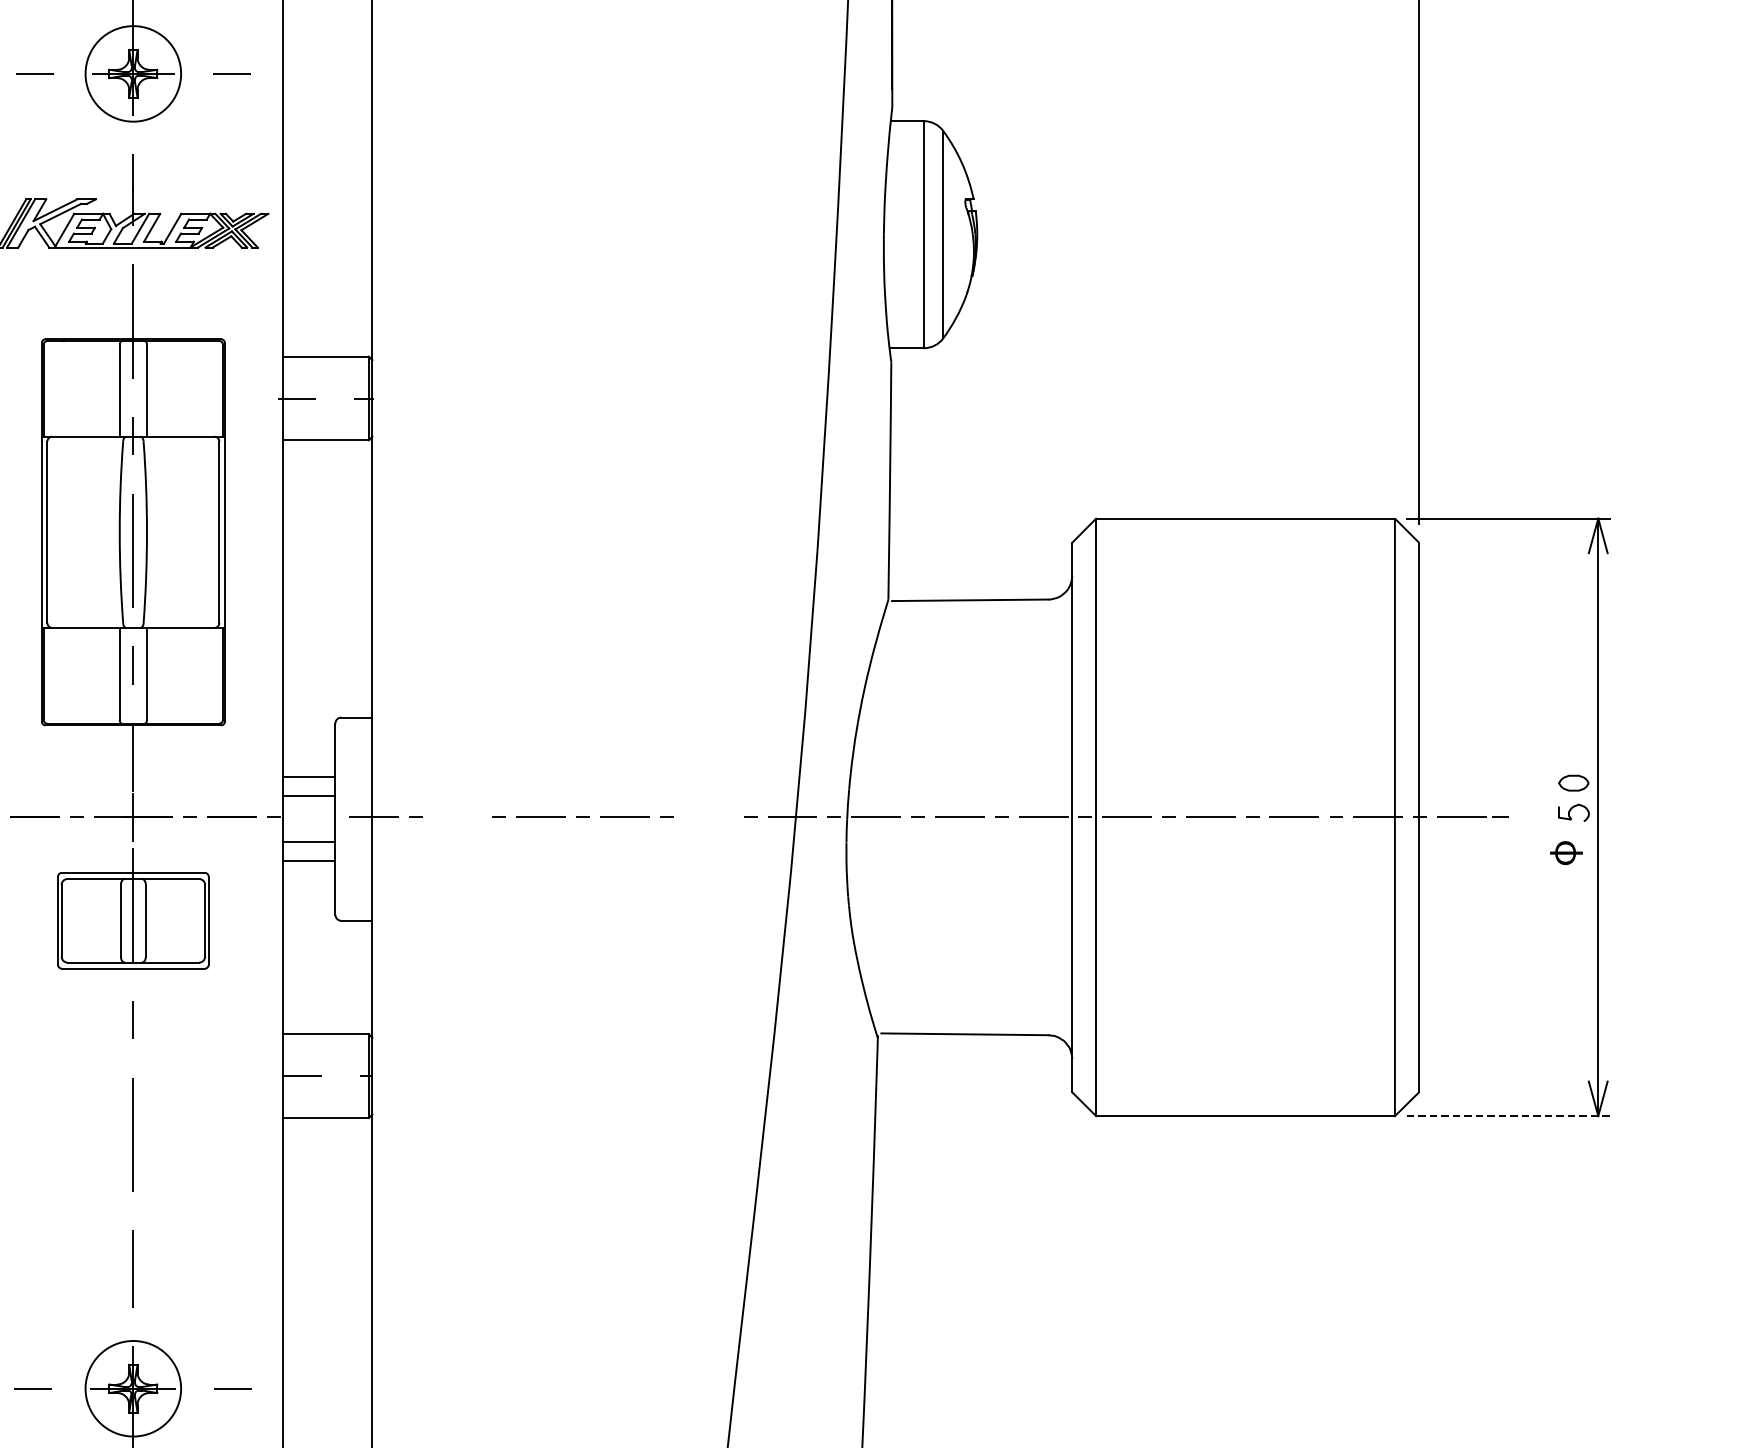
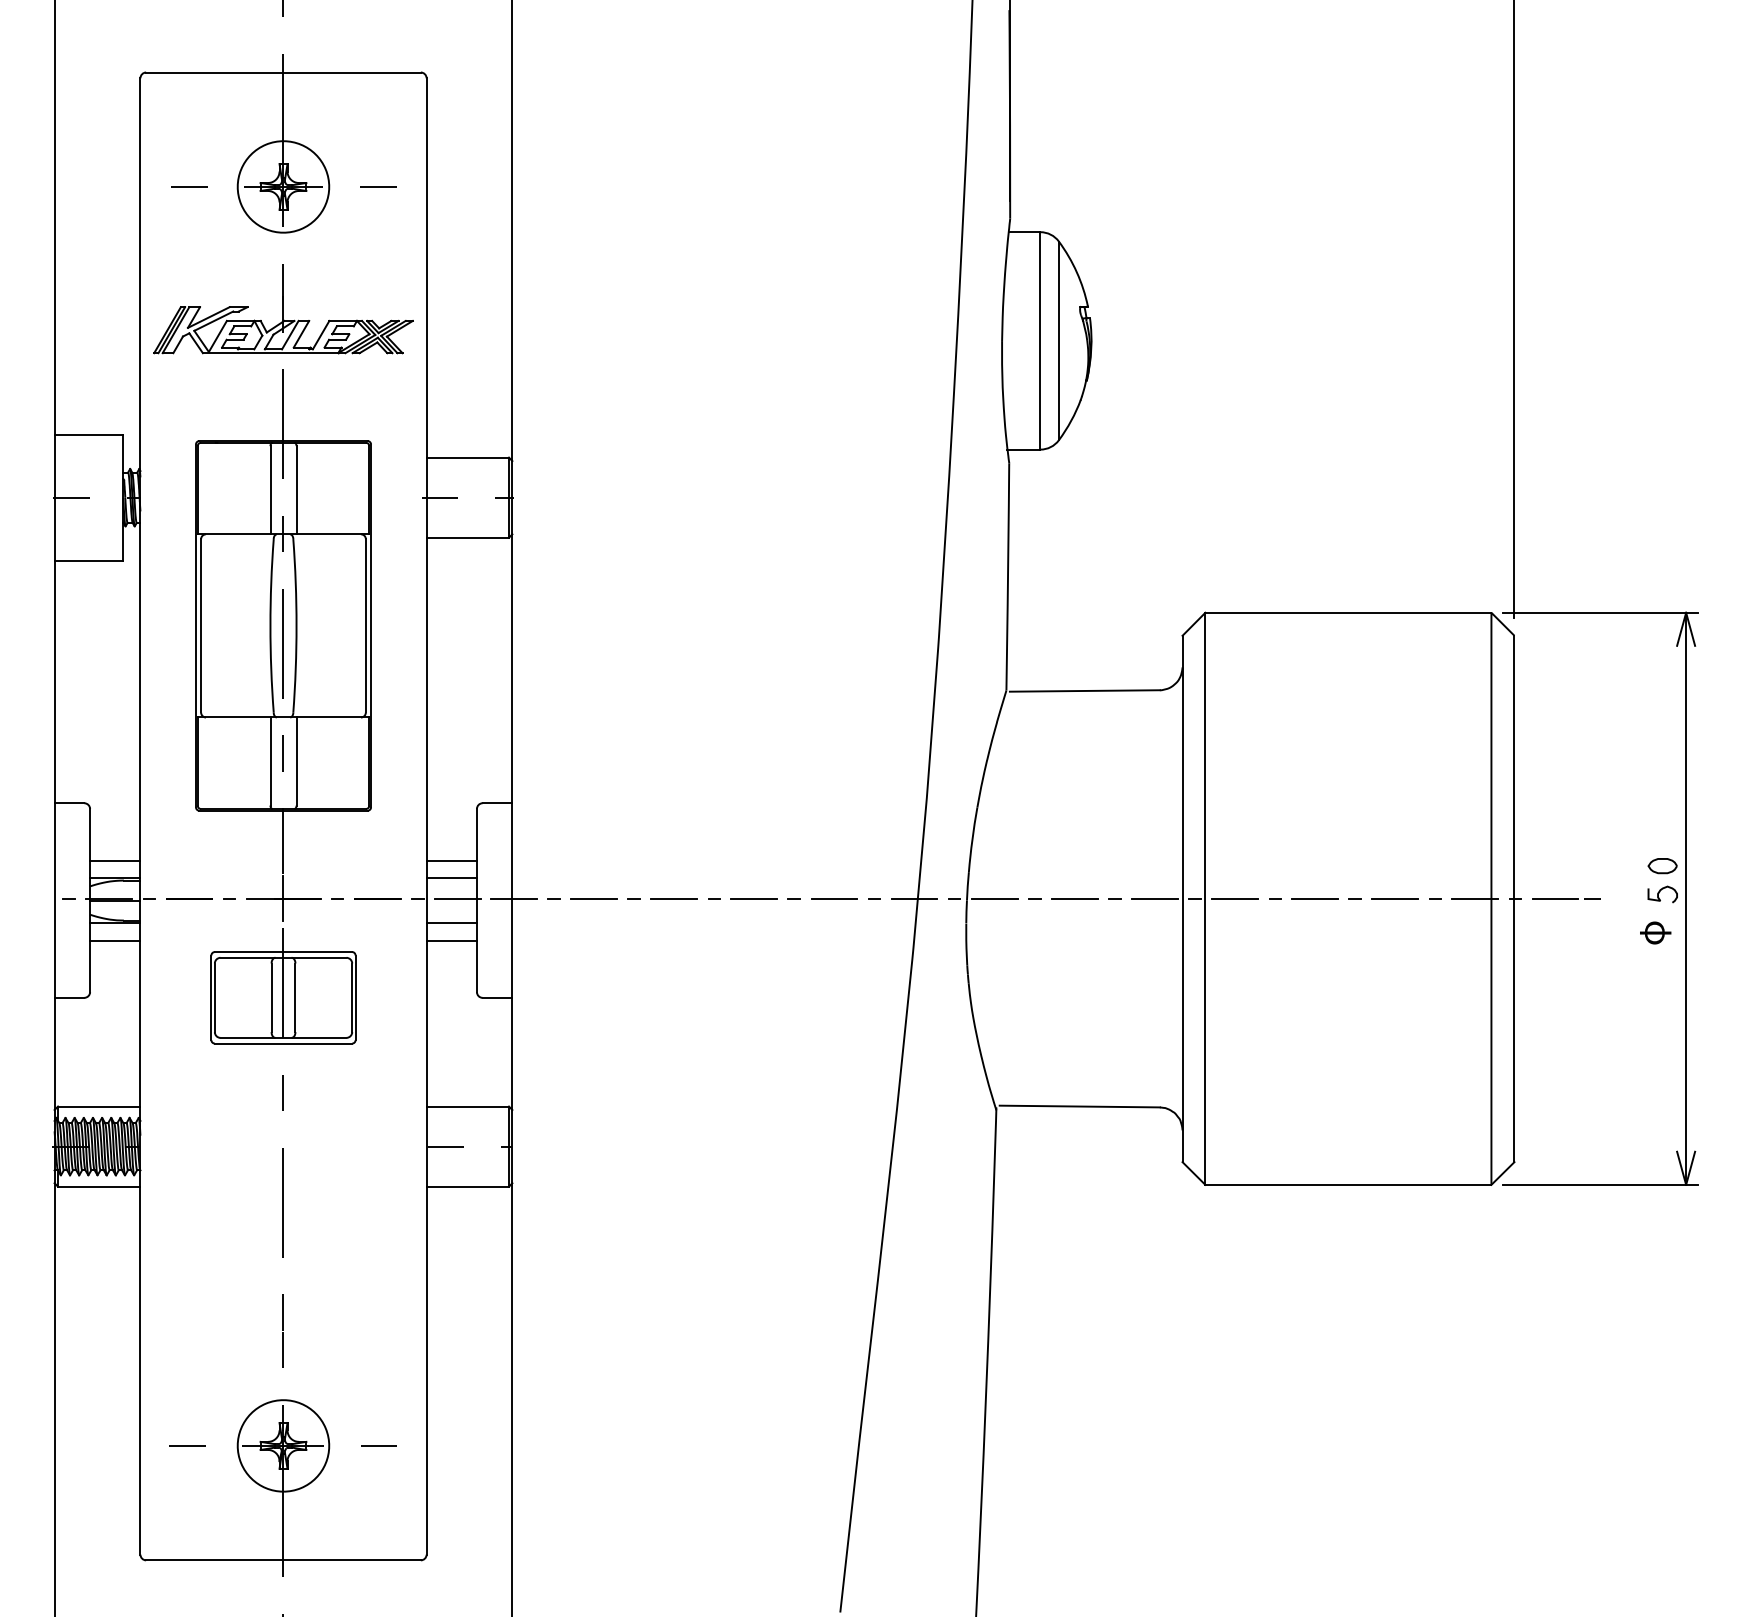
line: (315, 817) -> (457, 898), added
line: (457, 817) -> (593, 898), added
line: (708, 817) -> (834, 898), added
line: (1508, 1115) -> (1600, 1184), dashed -> solid

